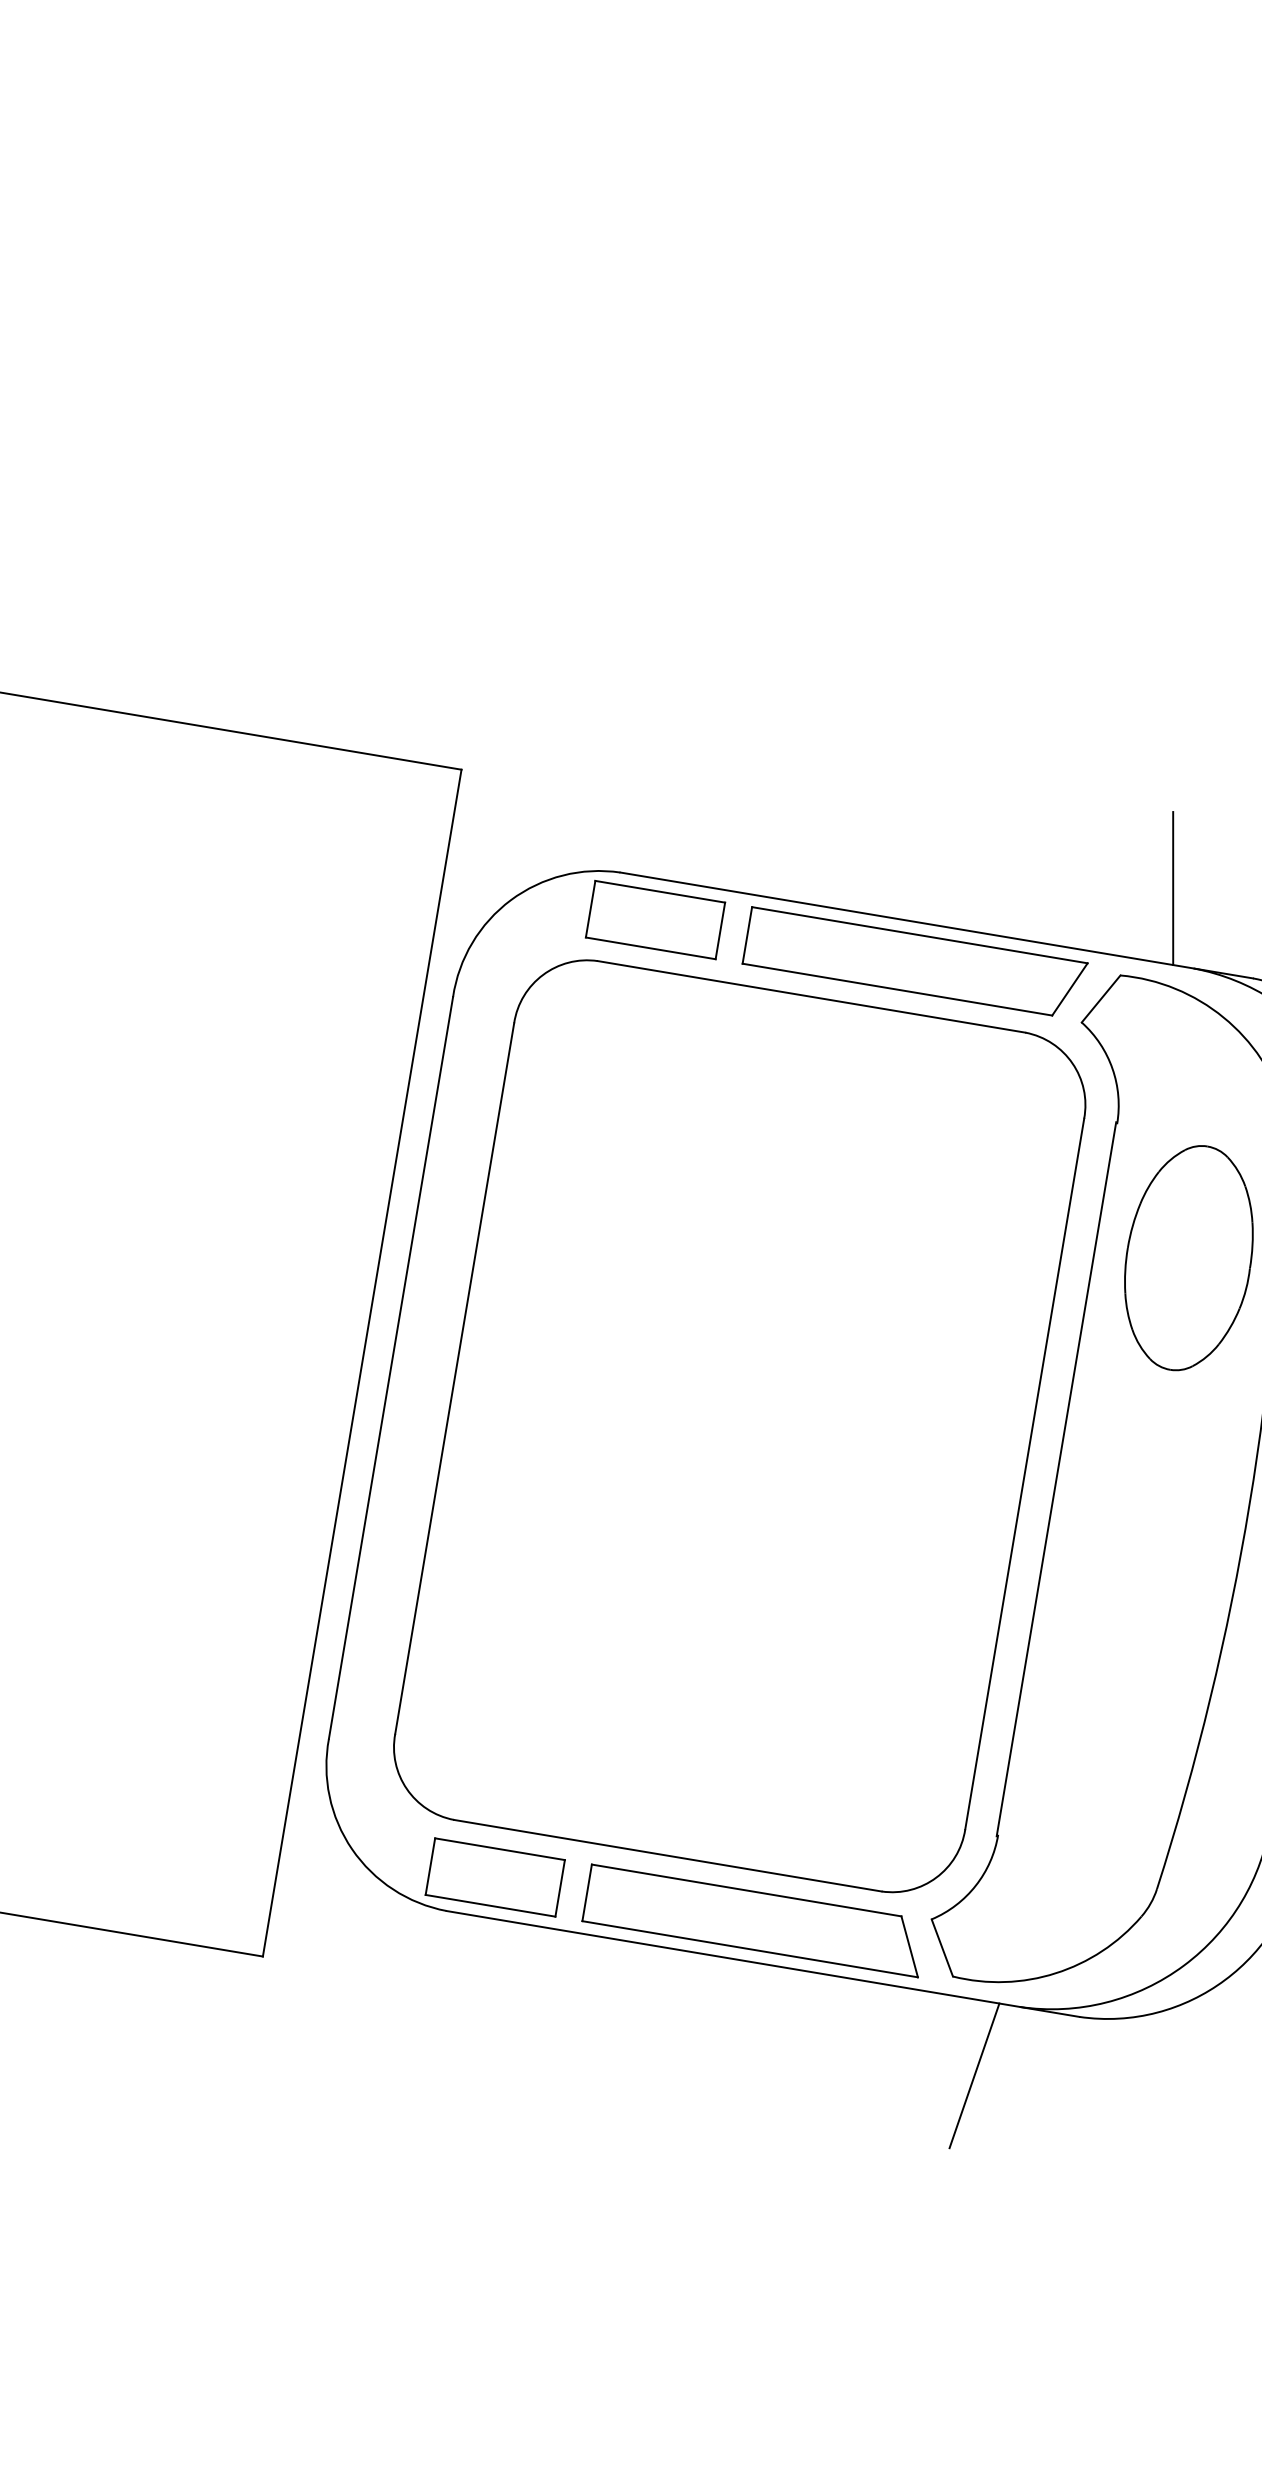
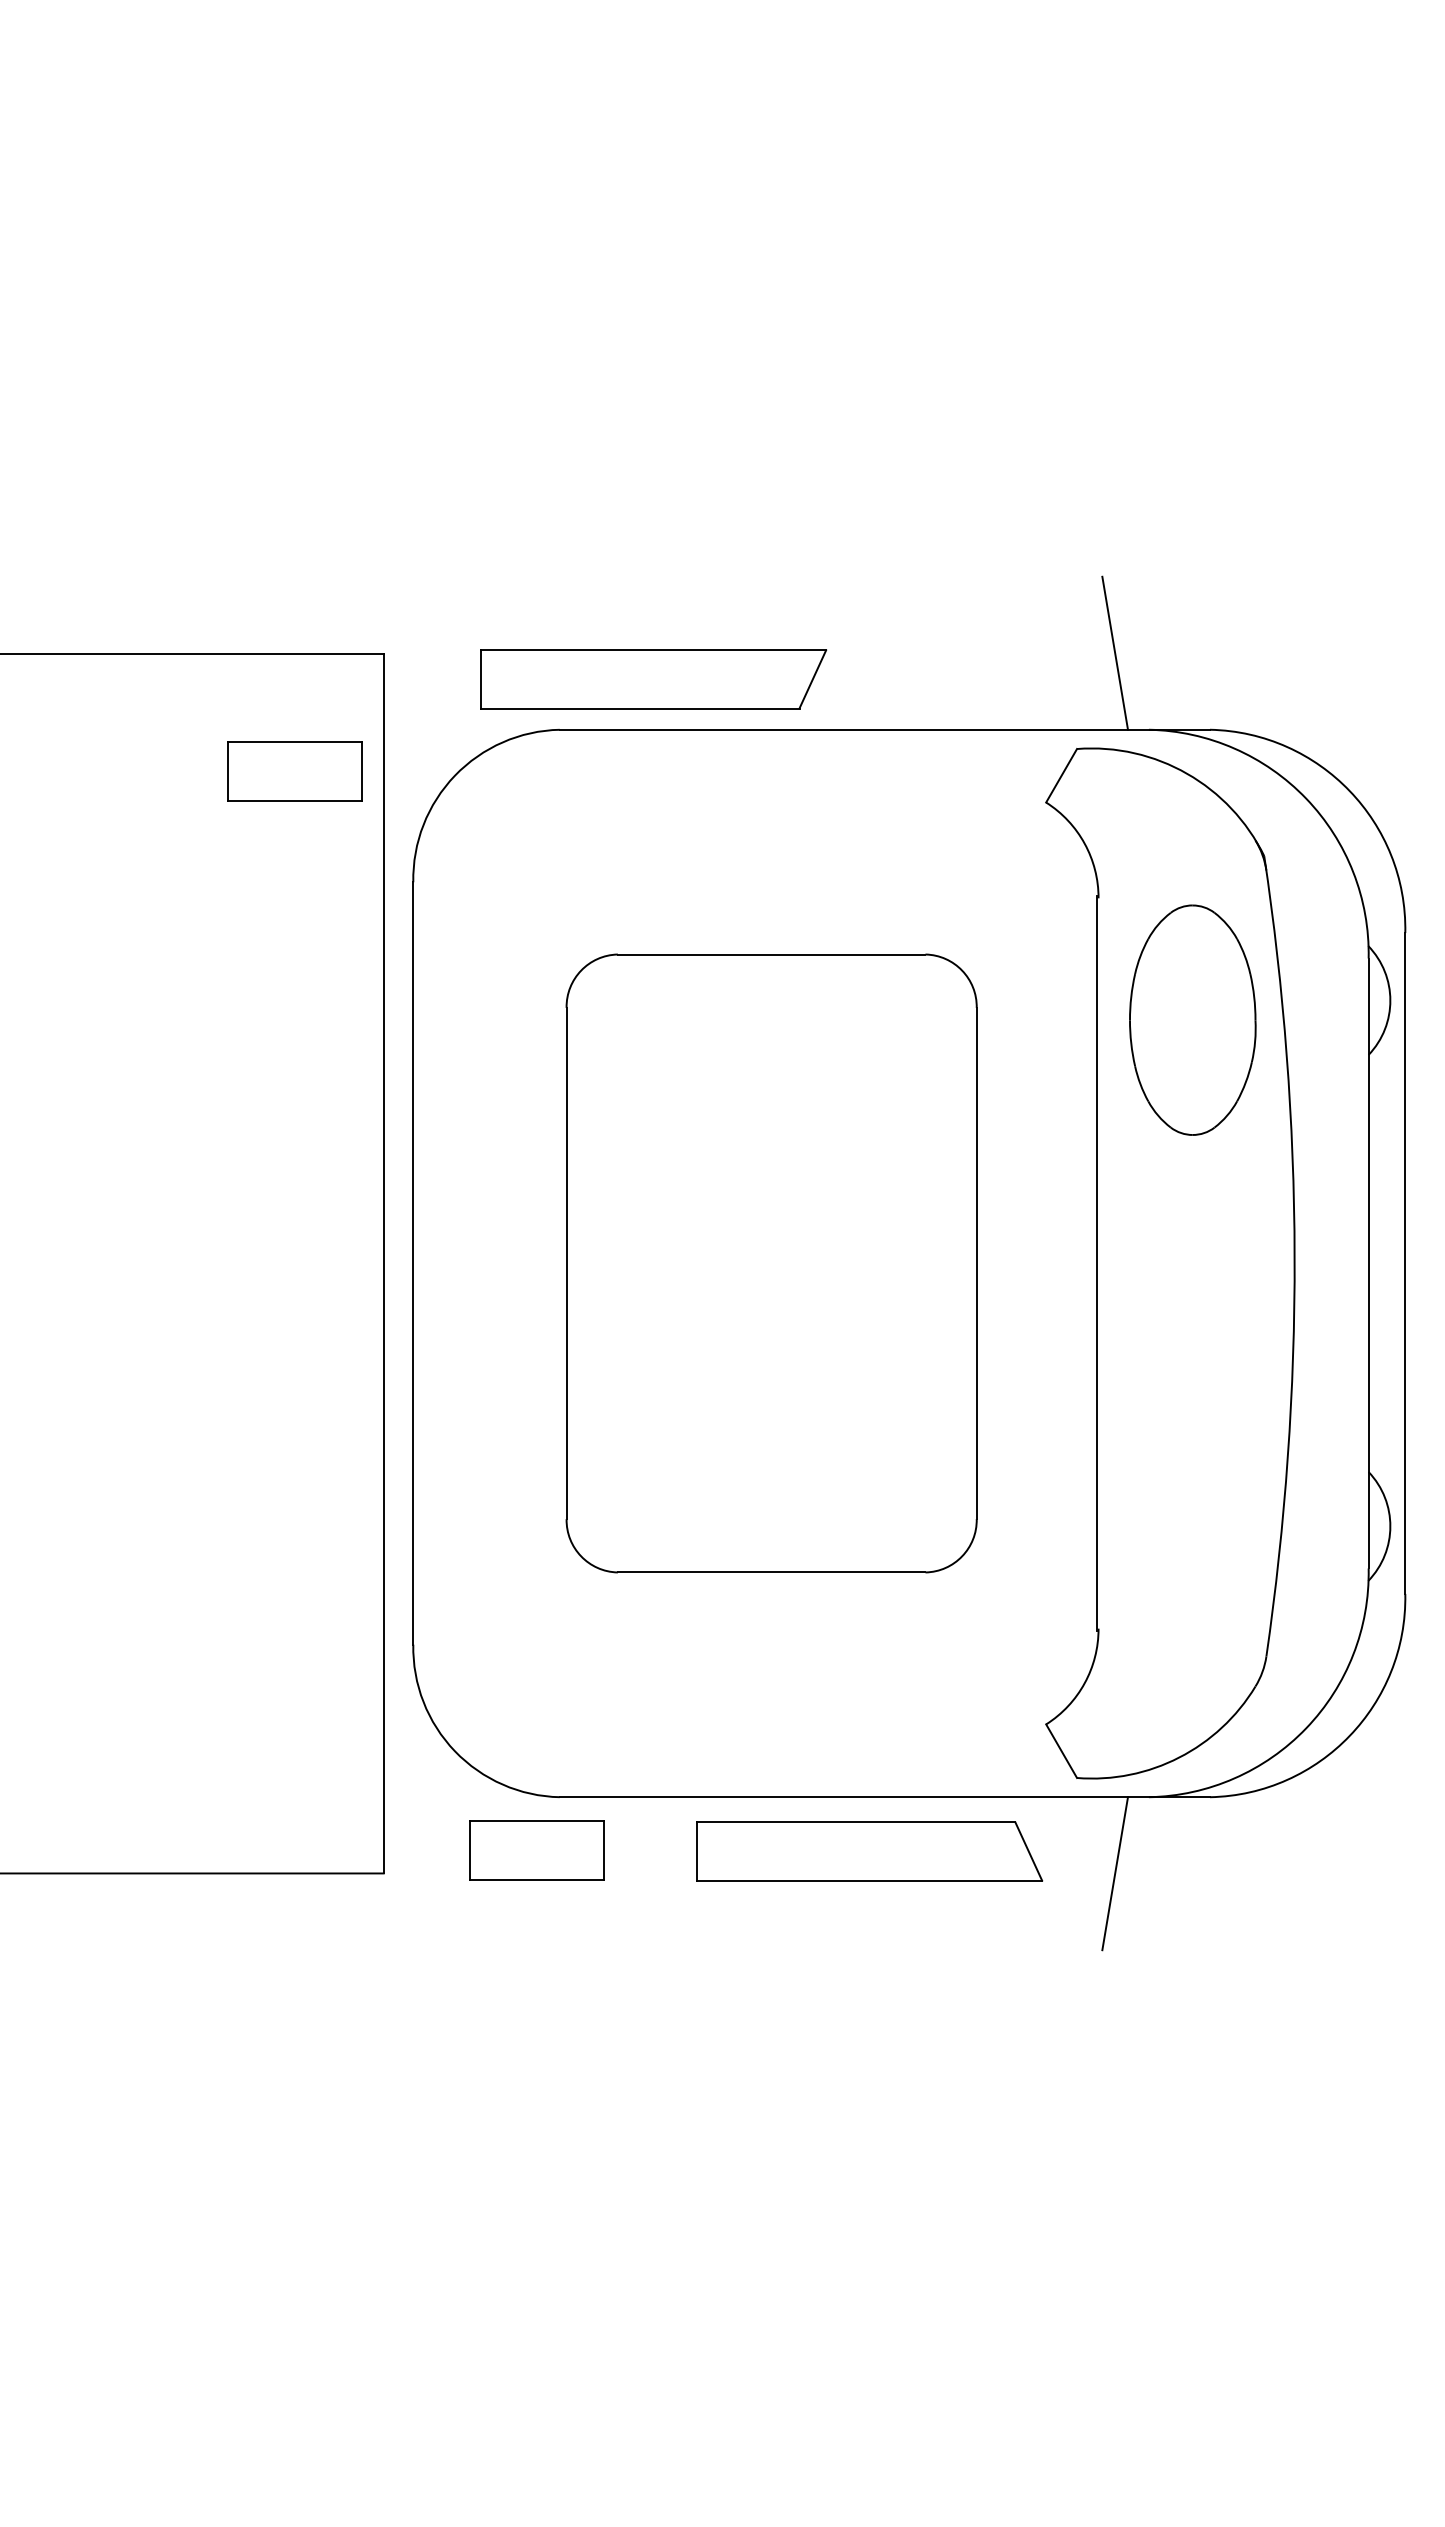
part: (655, 920) -> (294, 771), moved
part: (914, 963) -> (653, 679), moved
part: (739, 1426) -> (771, 1263), size x0.7
part: (494, 1877) -> (536, 1850), moved
part: (754, 1920) -> (869, 1851), moved

